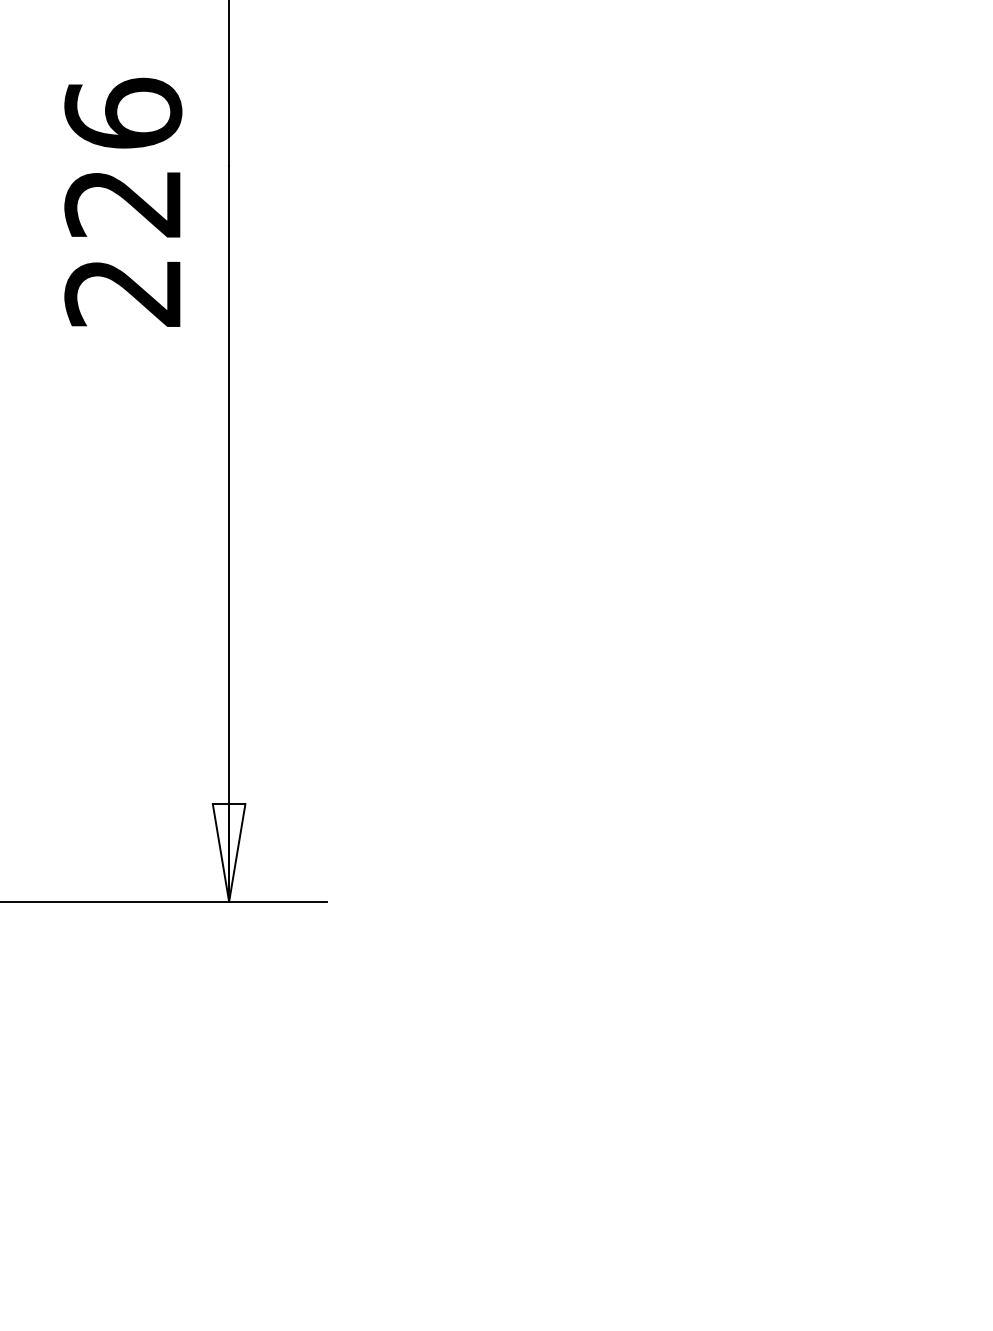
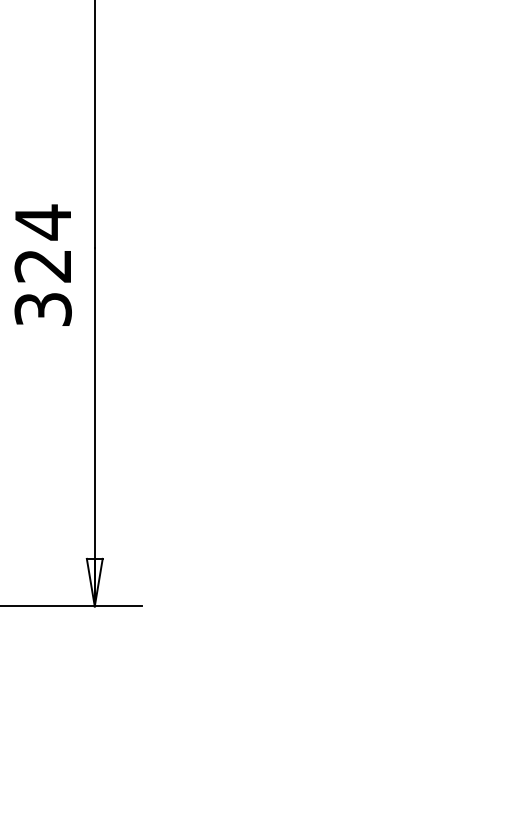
text: (121, 202) -> (42, 265), 226 -> 324

